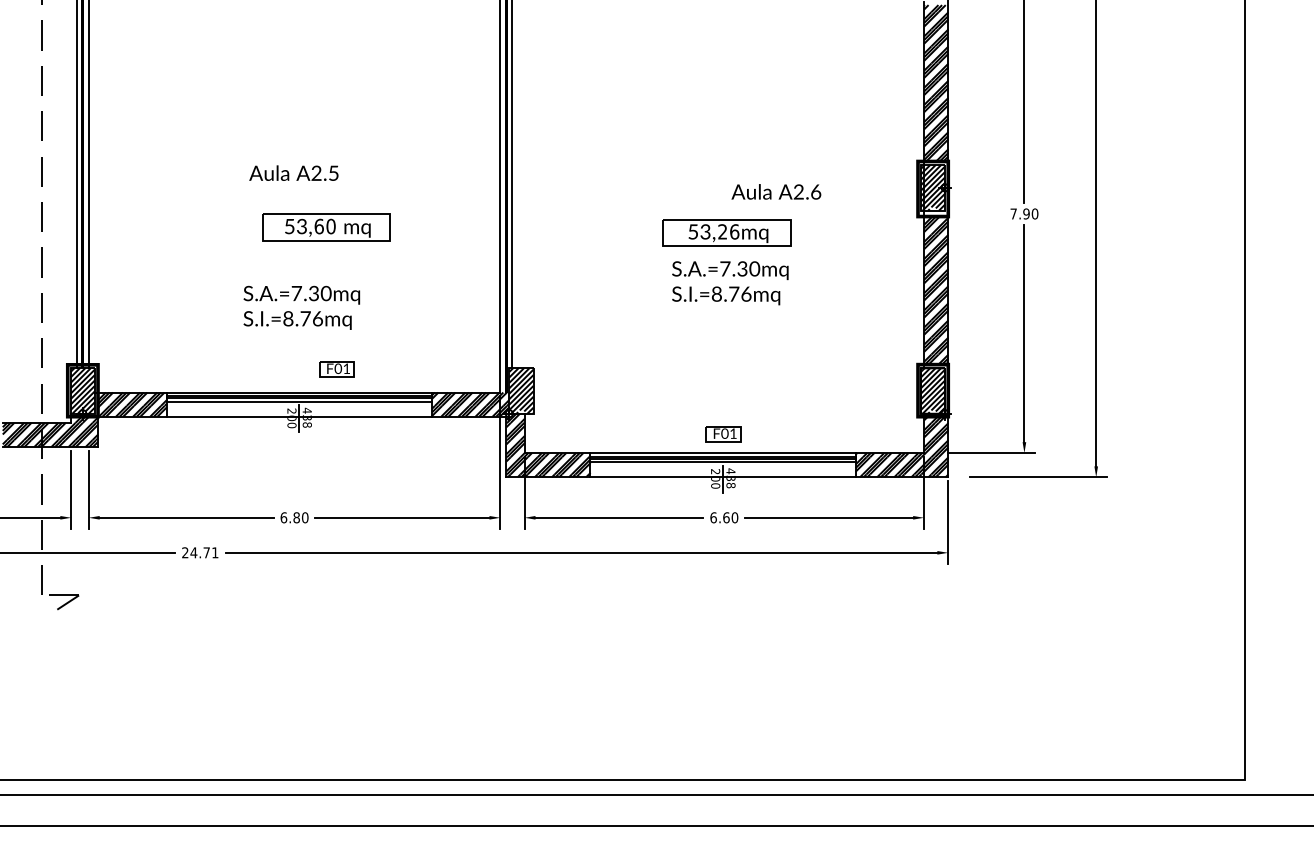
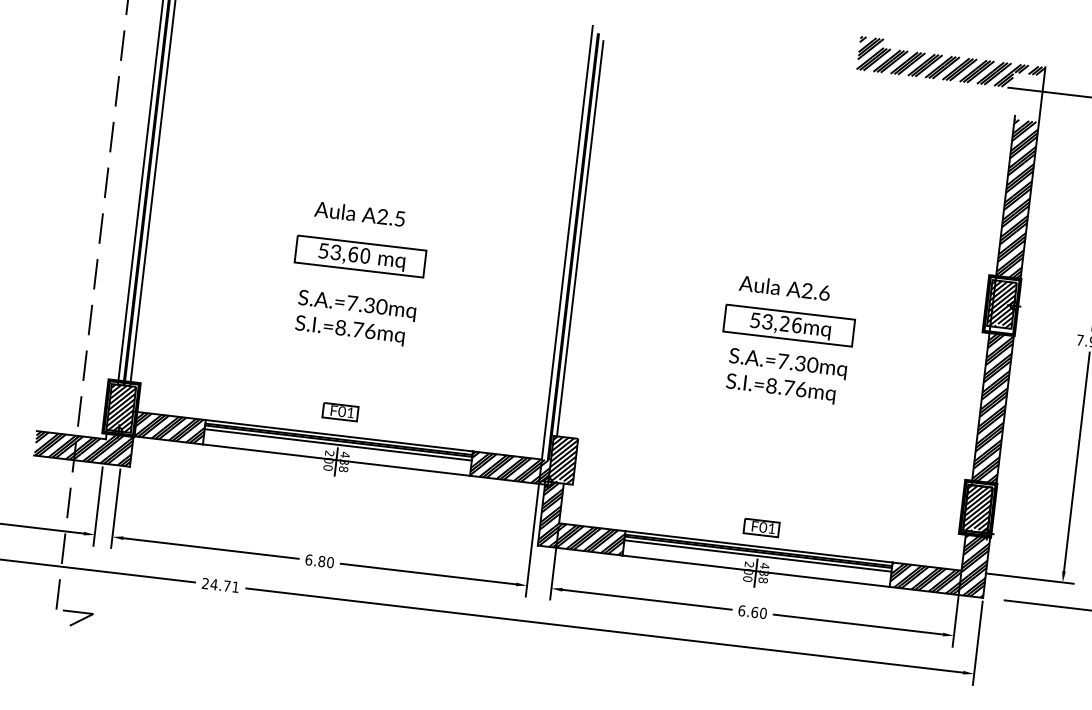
text: (776, 191) -> (784, 287), moved
part: (326, 227) -> (360, 256), moved
text: (301, 307) -> (355, 318), moved
part: (336, 369) -> (340, 412), moved

